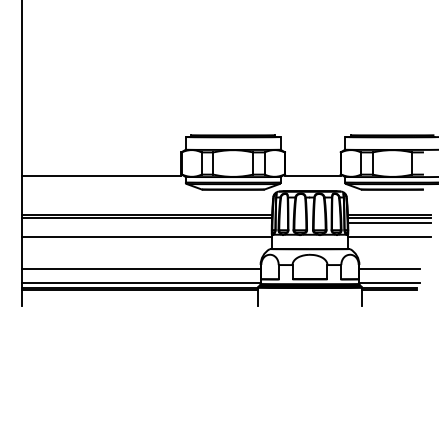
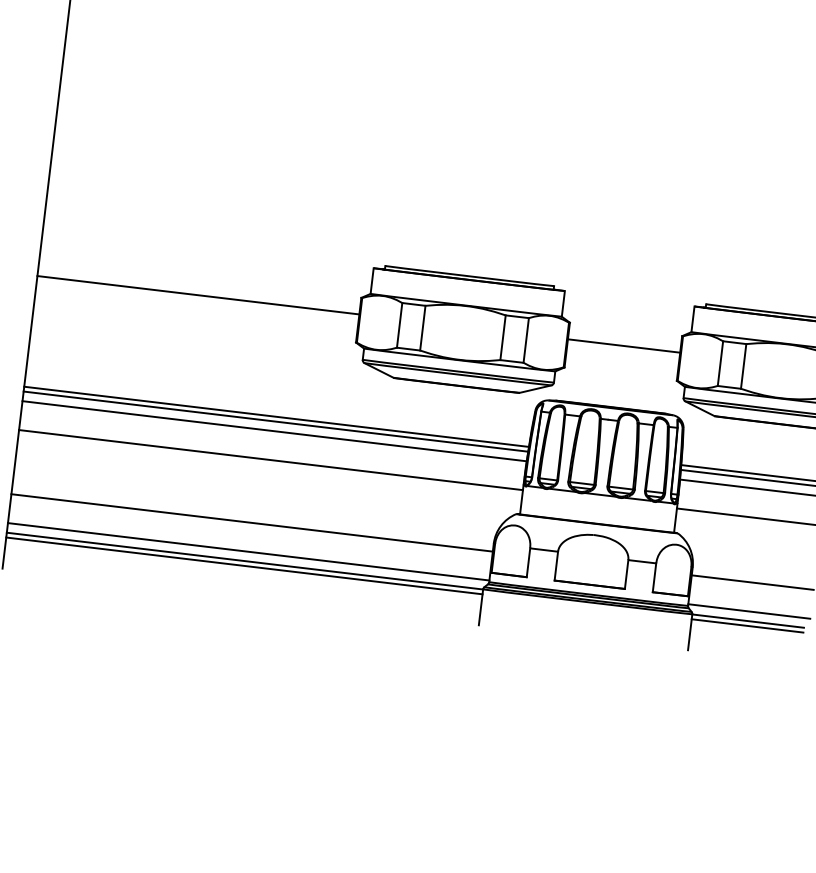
line: (101, 175) -> (198, 295), moved
line: (312, 175) -> (623, 345), moved
line: (146, 222) -> (274, 430), added

